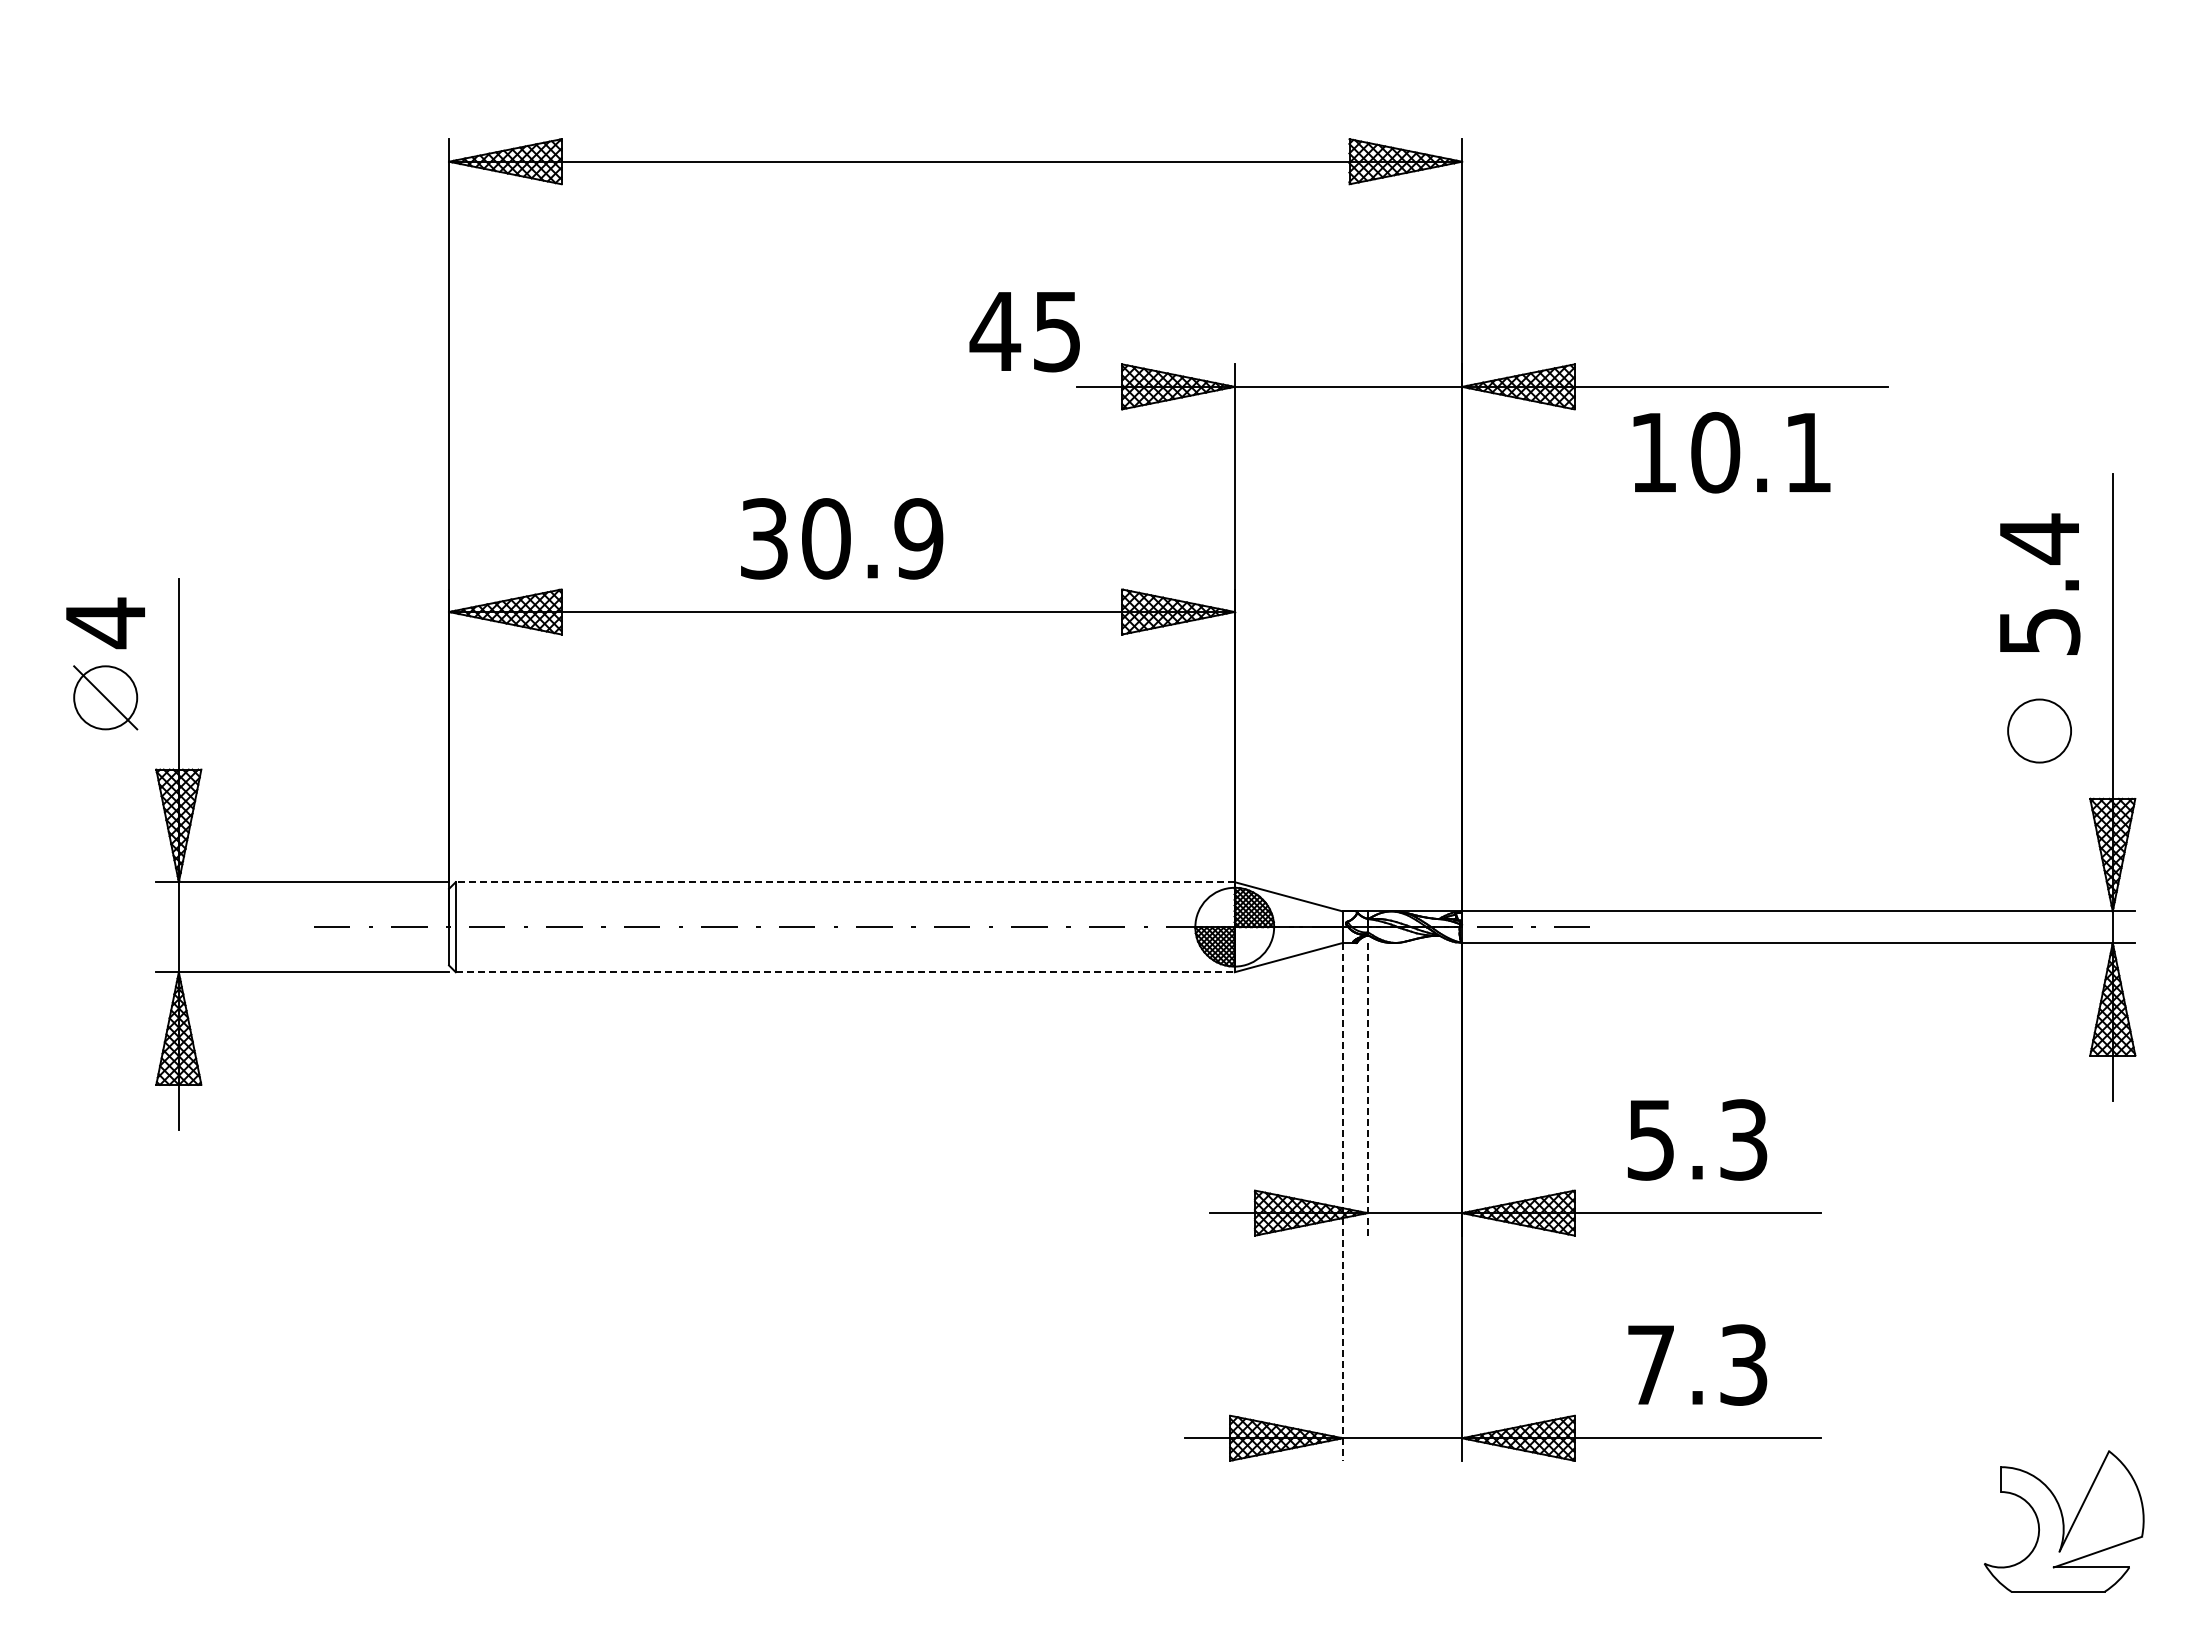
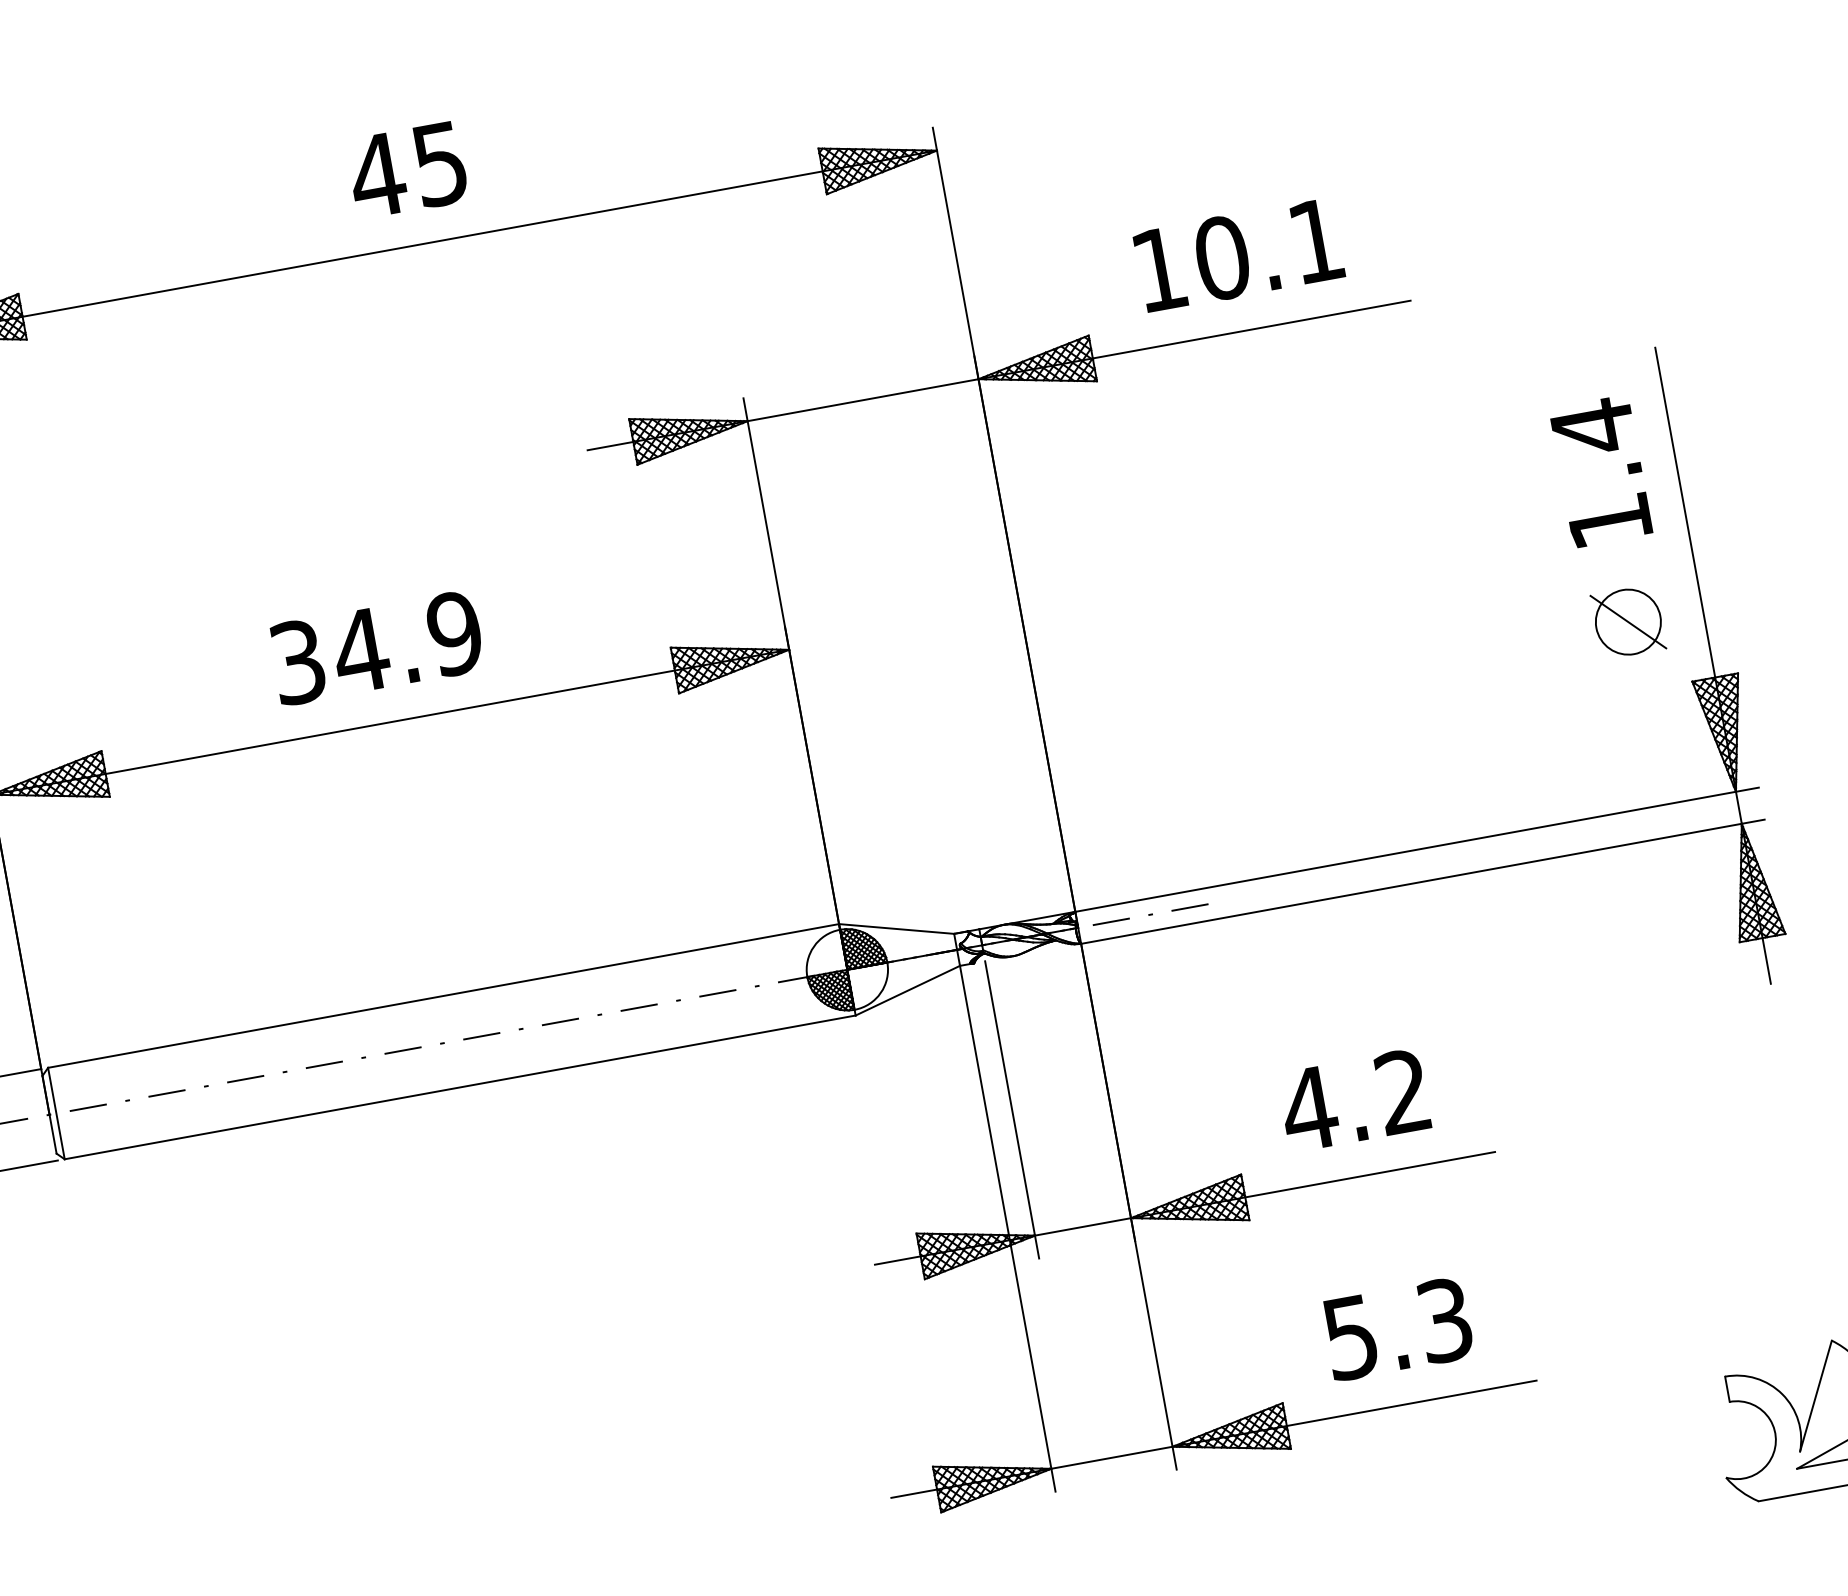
text: (1024, 332) -> (407, 171), moved
text: (1731, 452) -> (1238, 255), moved
text: (825, 538) -> (360, 650), 30.9 -> 34.9
text: (2040, 631) -> (1610, 520), 5.4 -> 1.4
line: (2039, 730) -> (1628, 621), added
line: (844, 882) -> (442, 996), dashed -> solid
line: (845, 972) -> (460, 1087), dashed -> solid
line: (1367, 1089) -> (1012, 1110), dashed -> solid
text: (1696, 1139) -> (1355, 1100), 5.3 -> 4.2
line: (1342, 1201) -> (1007, 1228), dashed -> solid
text: (1650, 1365) -> (1350, 1338), 7.3 -> 5.3

